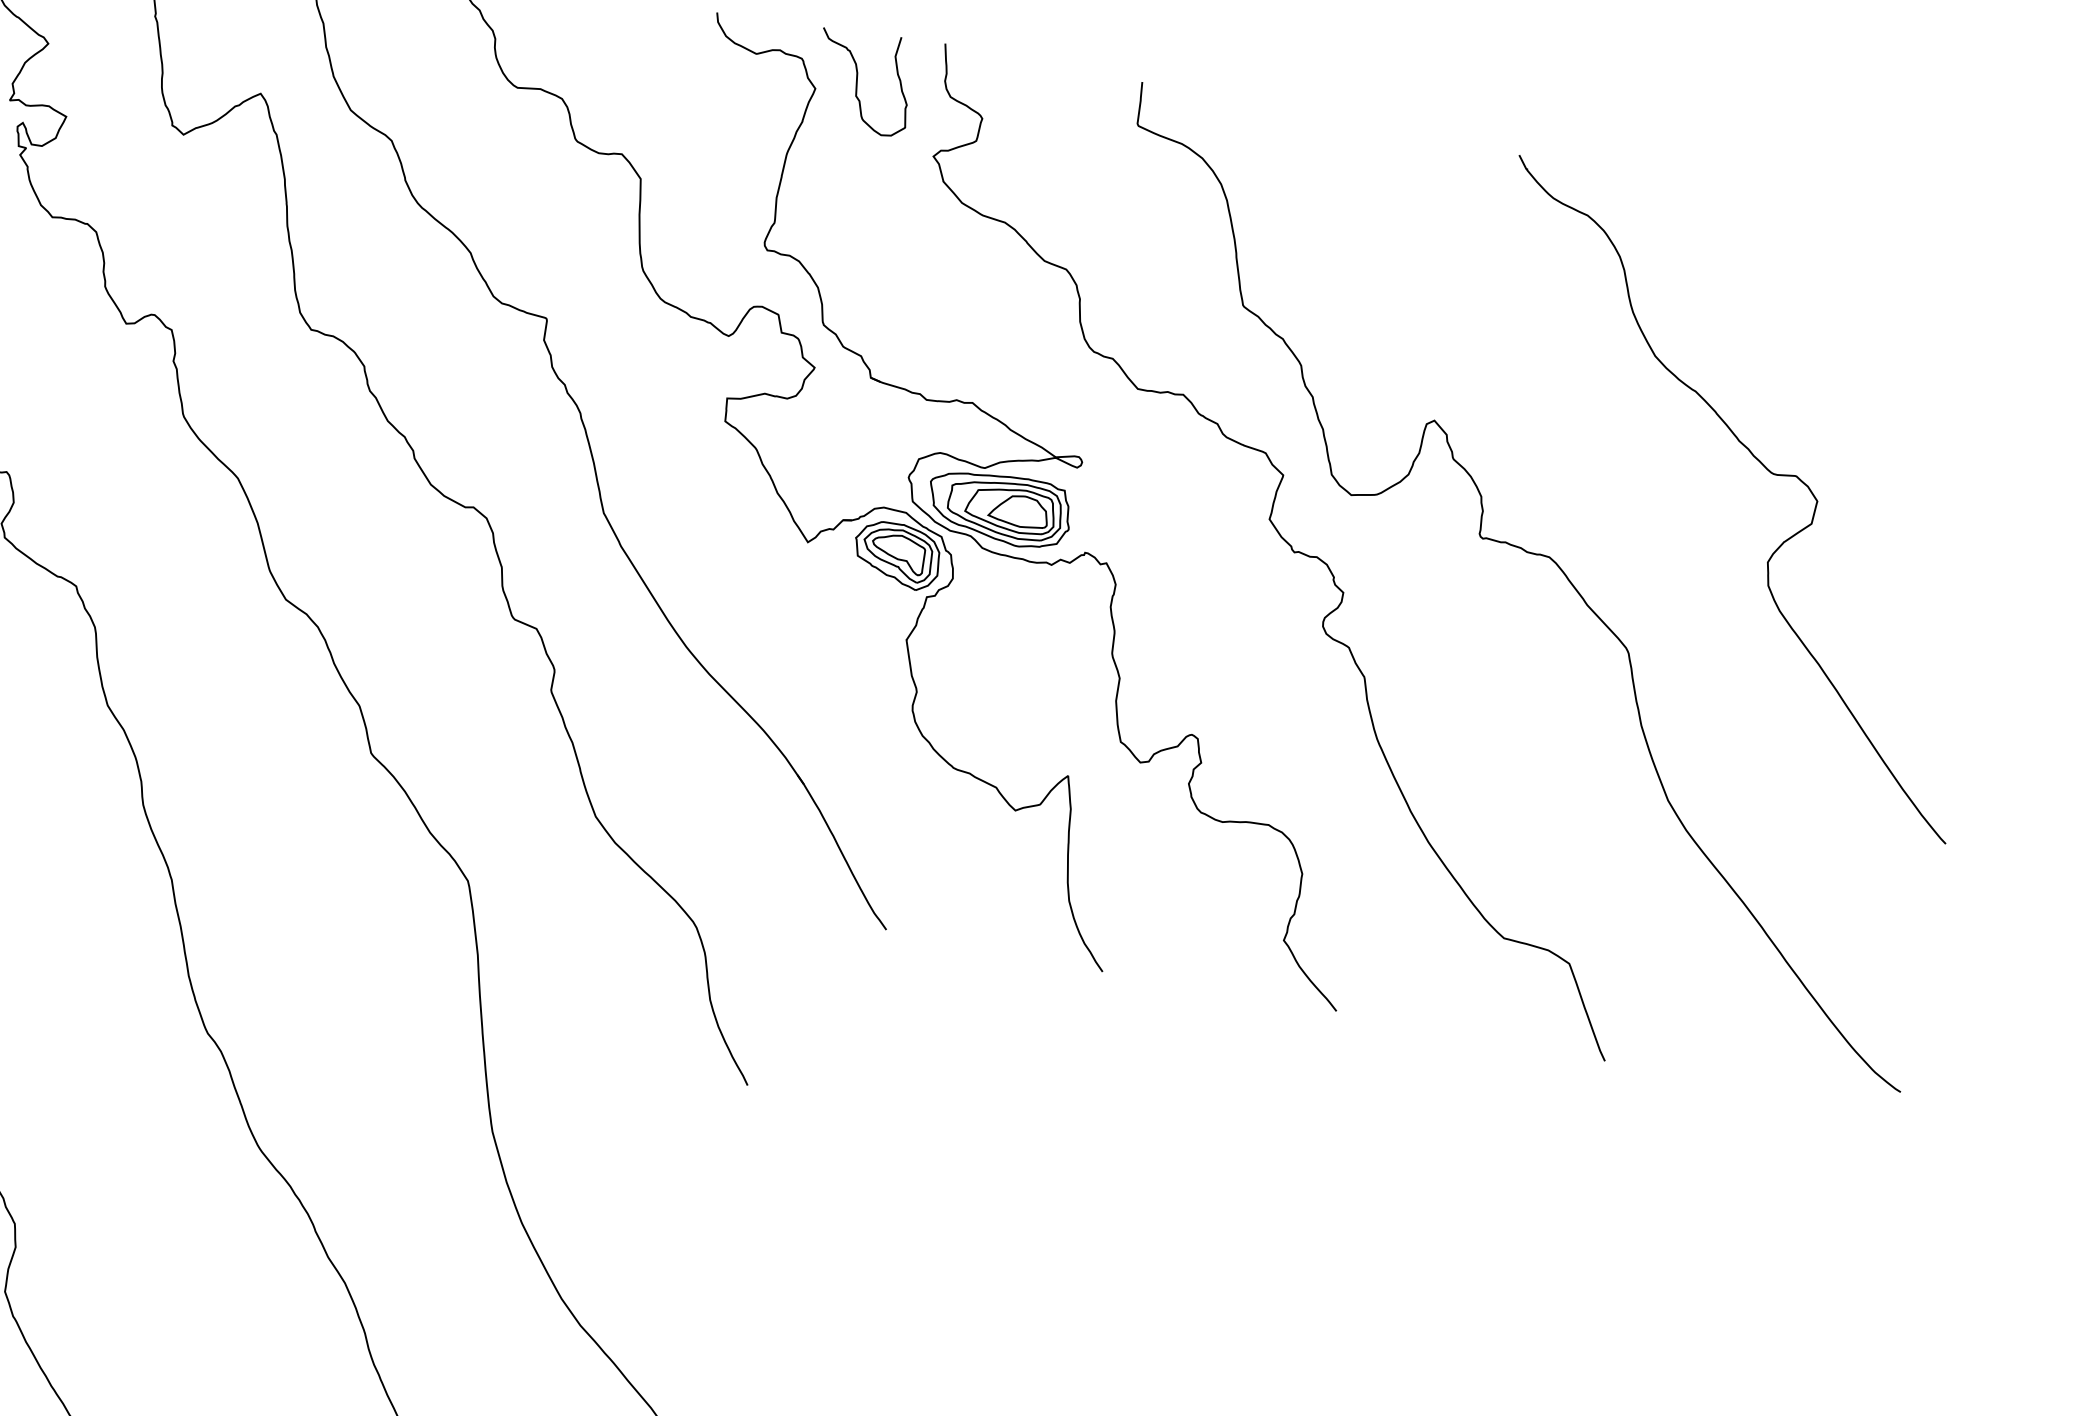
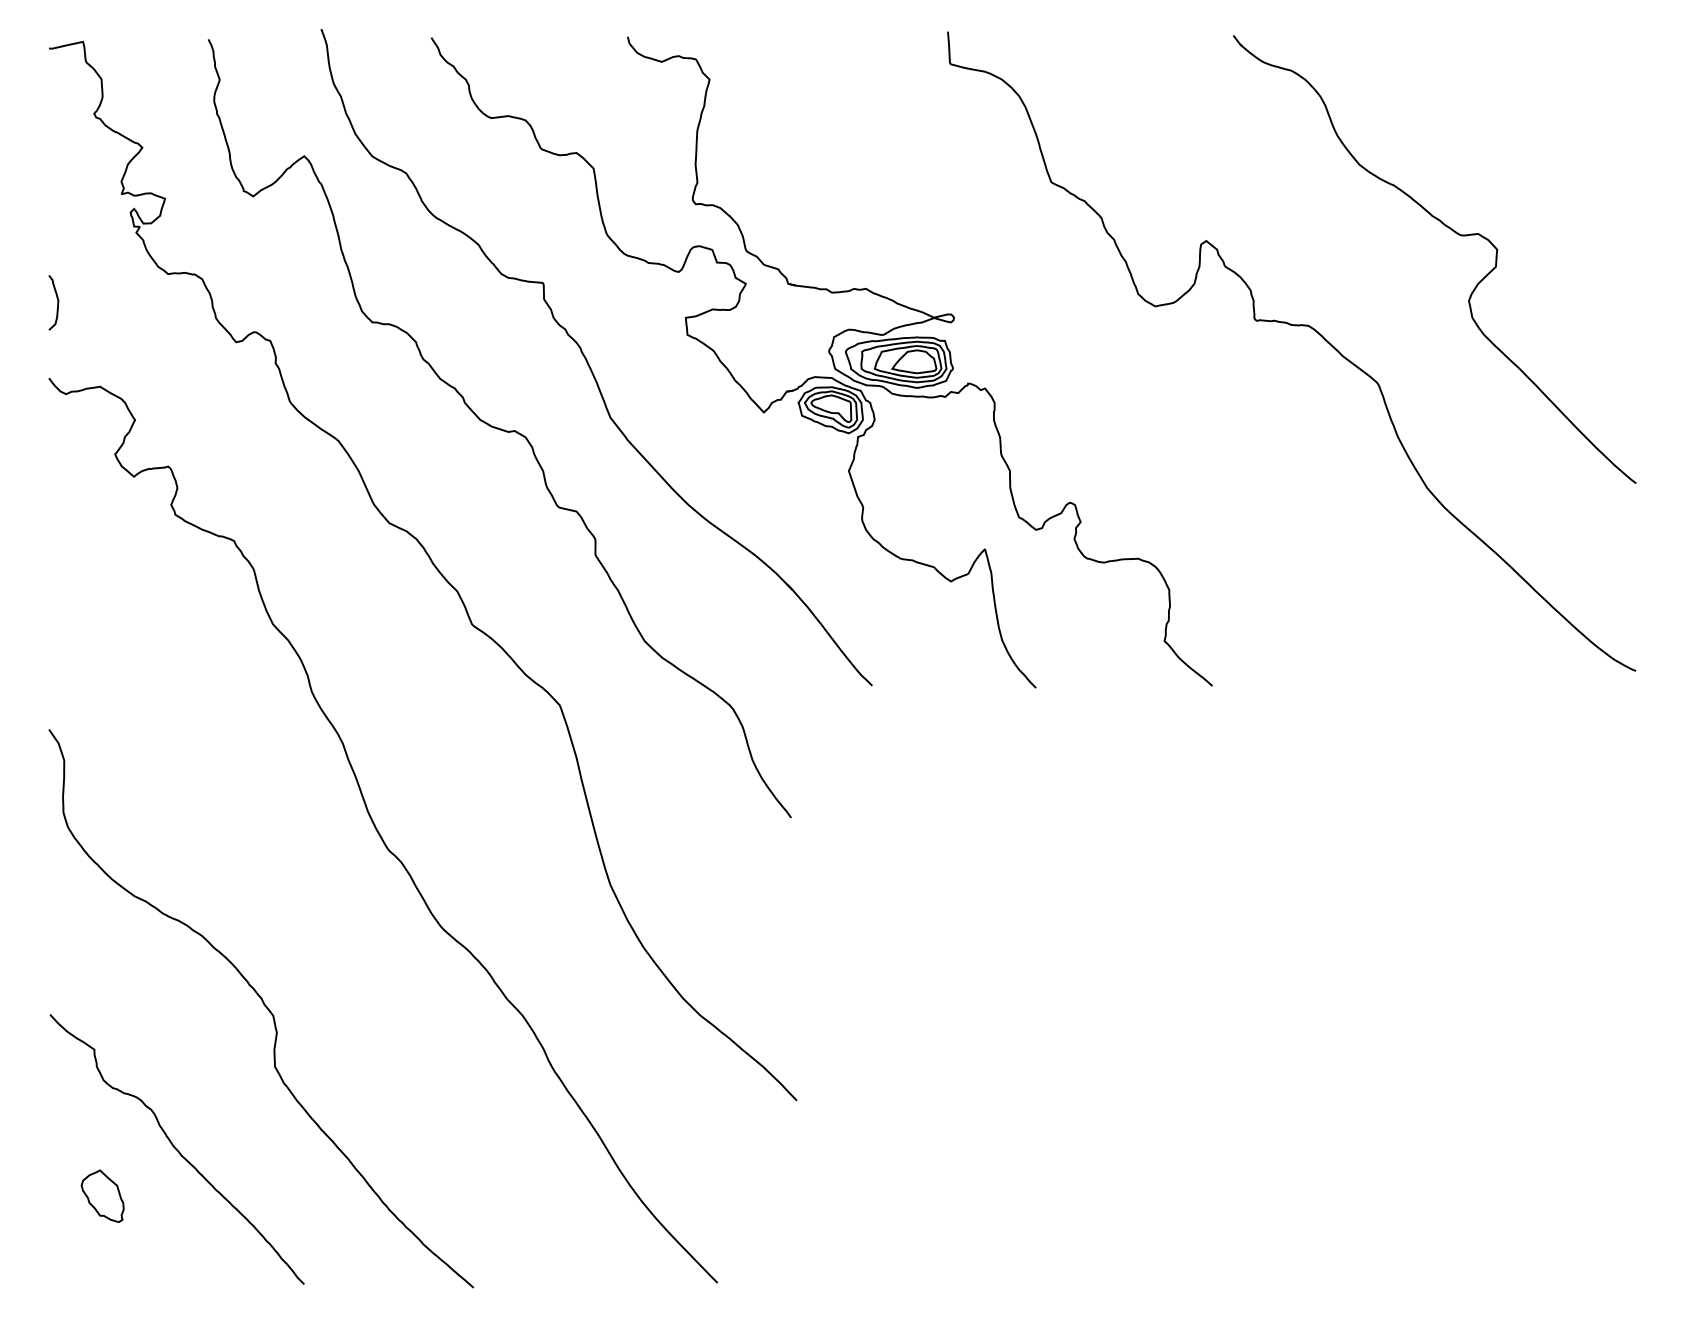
curve: (857, 79) -> (739, 67), removed
curve: (1284, 541) -> (1112, 349), removed

